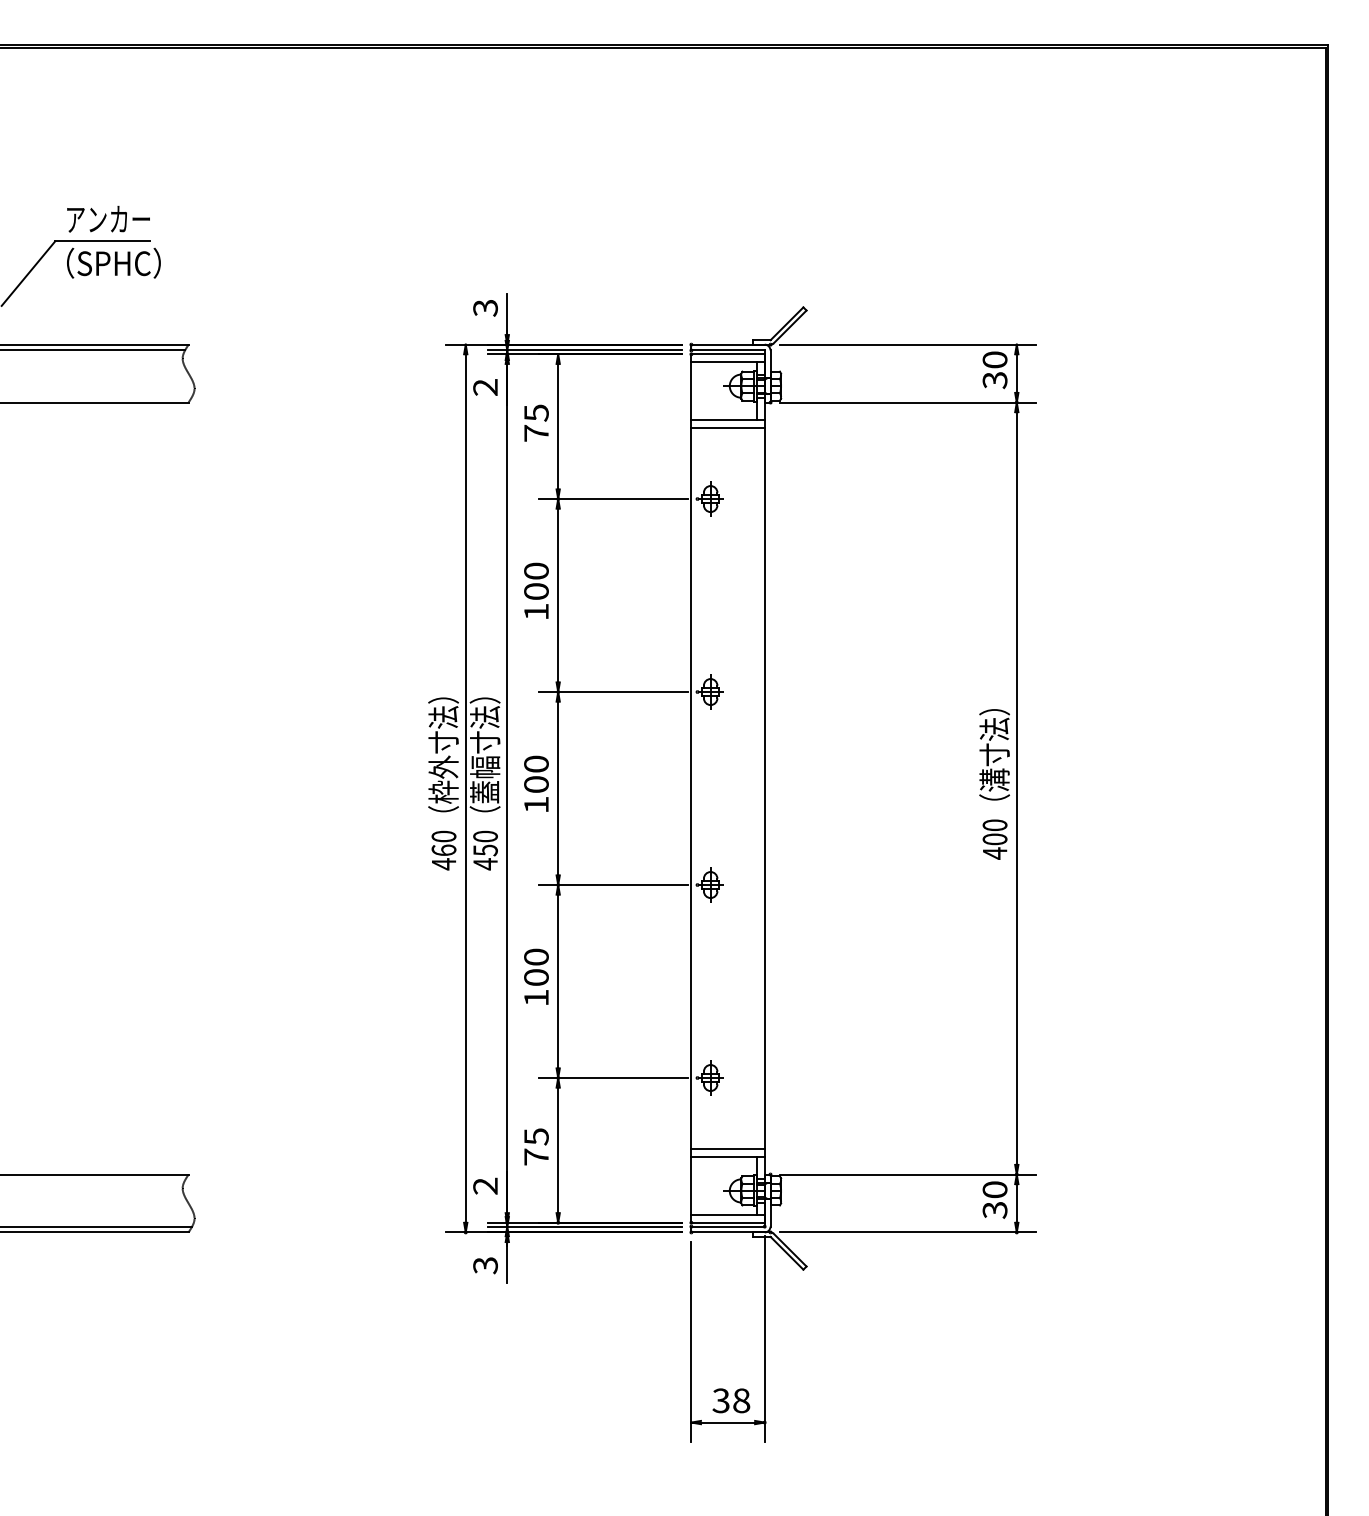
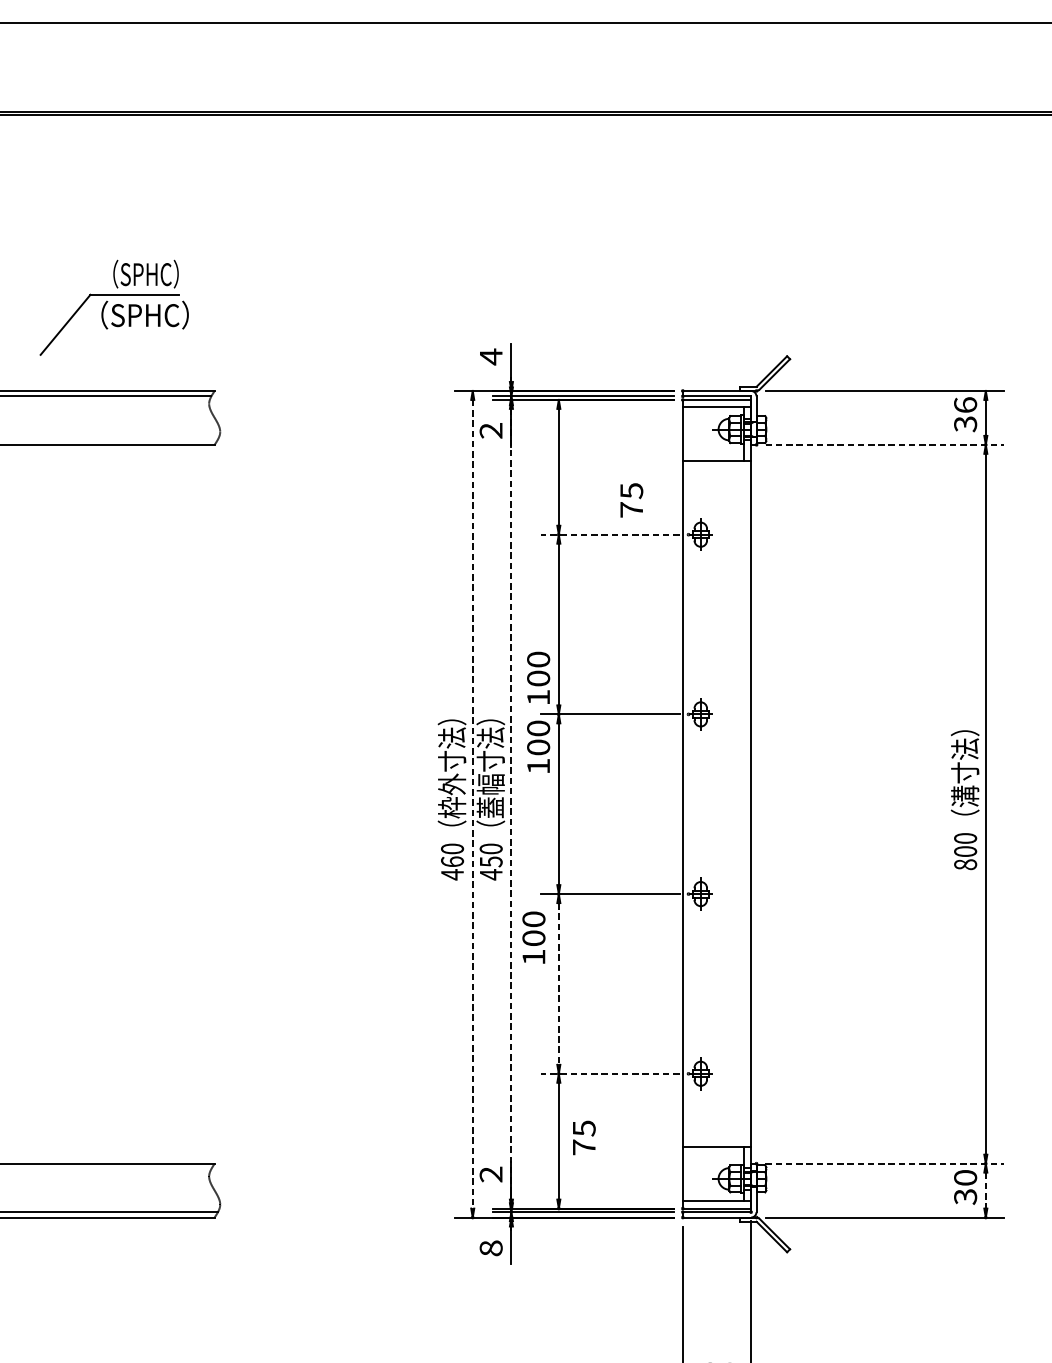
text: (108, 218) -> (140, 273), アンカー -> （SPHC）
text: (485, 308) -> (491, 357), 3 -> 4
text: (994, 359) -> (965, 404), 30 -> 36
line: (908, 402) -> (884, 444), solid -> dashed
text: (536, 422) -> (631, 499), moved
line: (727, 427) -> (716, 468), removed
line: (612, 499) -> (609, 535), solid -> dashed
text: (536, 590) -> (538, 677), moved
text: (536, 783) -> (538, 746), moved
line: (507, 788) -> (511, 804), solid -> dashed
line: (465, 789) -> (472, 805), solid -> dashed
text: (994, 853) -> (965, 864), 400 -> 800
text: (536, 976) -> (533, 937), moved
line: (558, 981) -> (559, 983), solid -> dashed
line: (612, 1078) -> (609, 1074), solid -> dashed
text: (536, 1146) -> (584, 1137), moved
line: (727, 1149) -> (716, 1140), removed
line: (908, 1174) -> (884, 1163), solid -> dashed
line: (1016, 1203) -> (985, 1190), solid -> dashed
text: (485, 1265) -> (491, 1248), 3 -> 8

